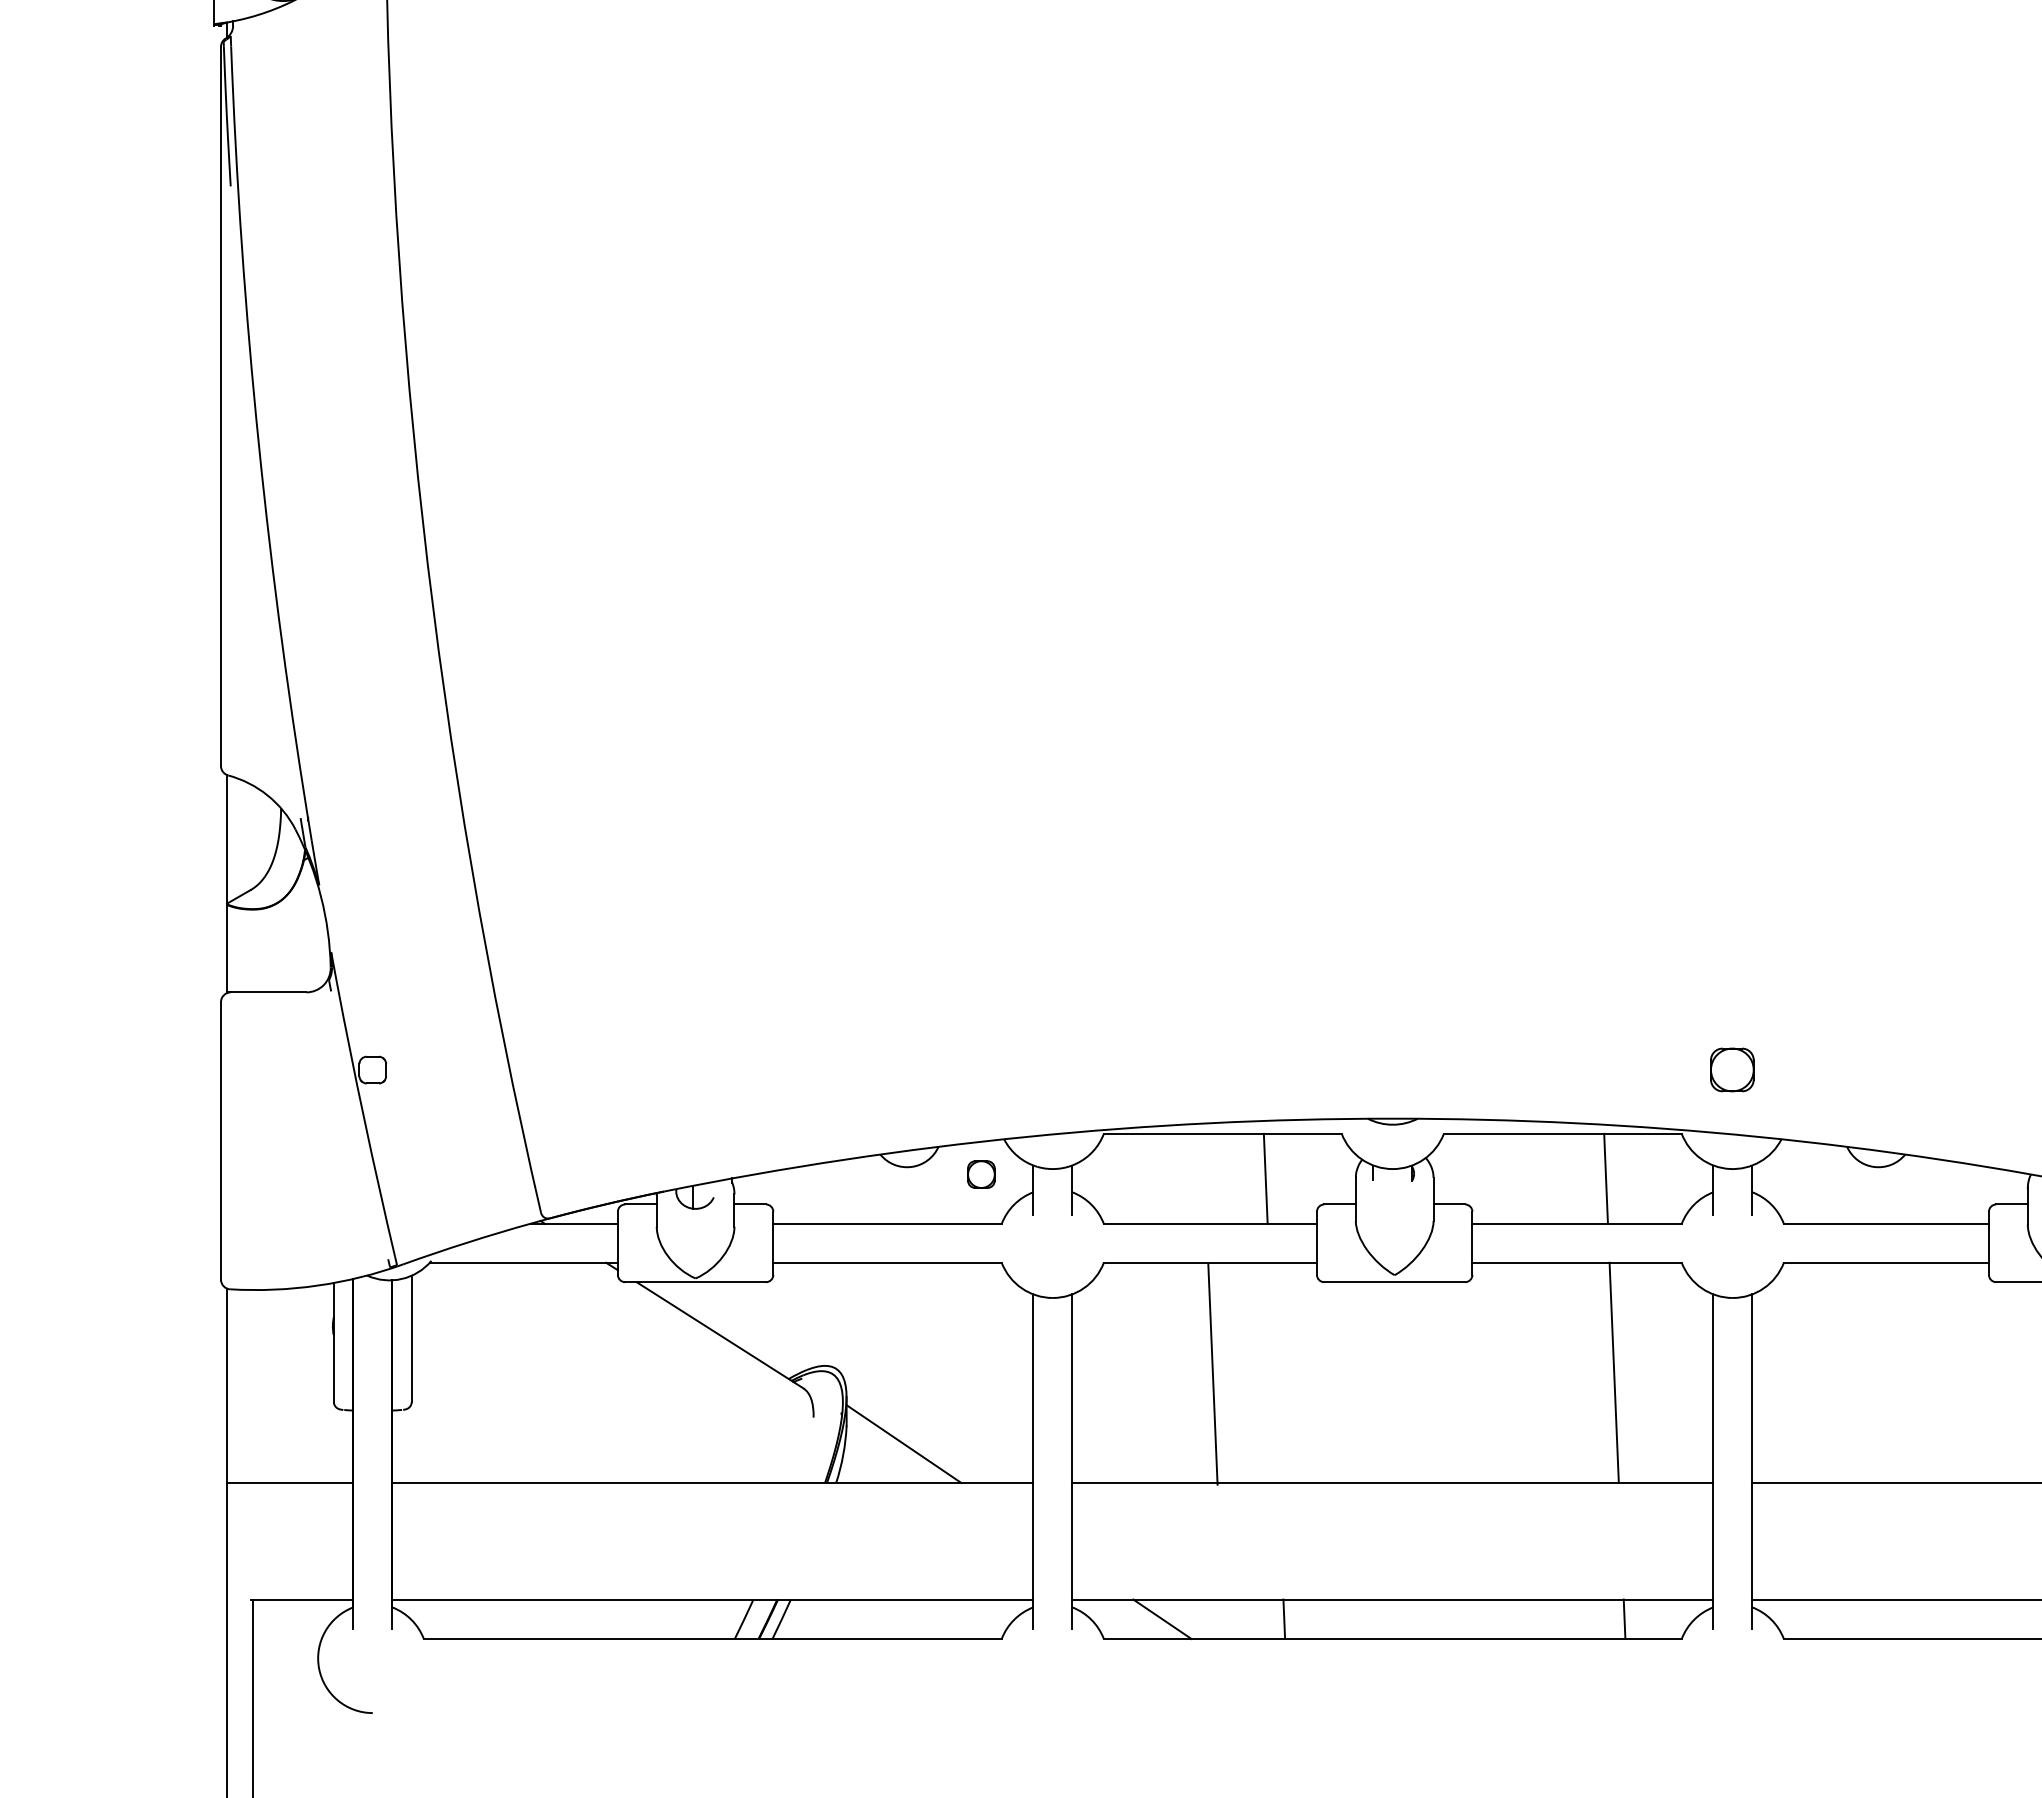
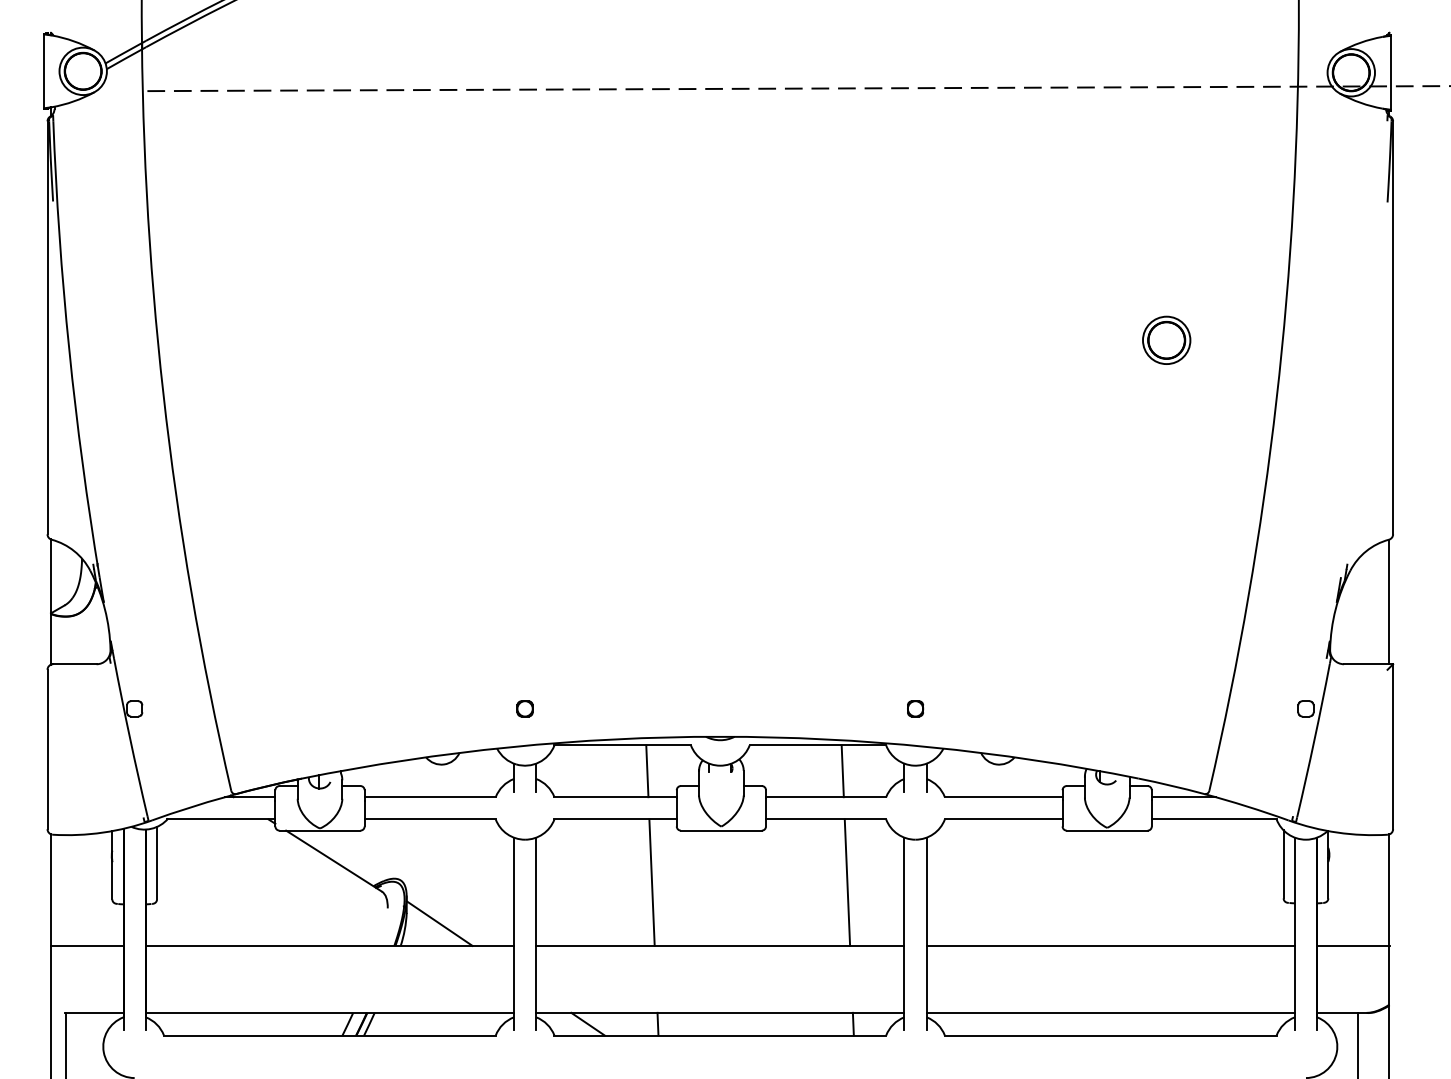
part: (1732, 1069) -> (915, 708), size x0.62
circle: (980, 1173) -> (524, 708), moved
line: (1211, 1374) -> (651, 882), moved

